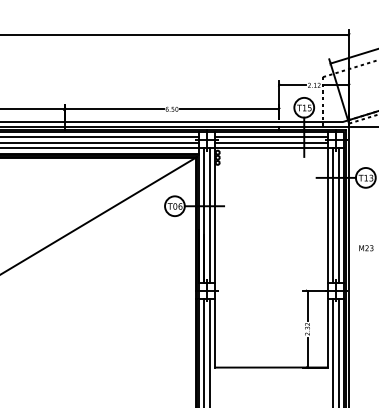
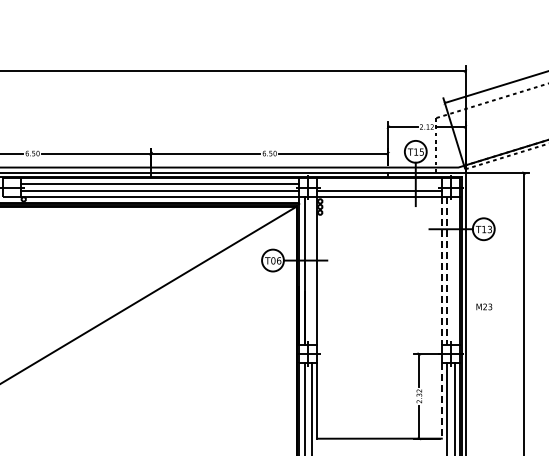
line: (271, 136) -> (379, 183), removed
line: (210, 215) -> (312, 270), removed
line: (339, 215) -> (454, 270), removed
line: (327, 216) -> (441, 271), solid -> dashed
line: (332, 216) -> (447, 271), solid -> dashed
line: (327, 332) -> (441, 400), solid -> dashed

